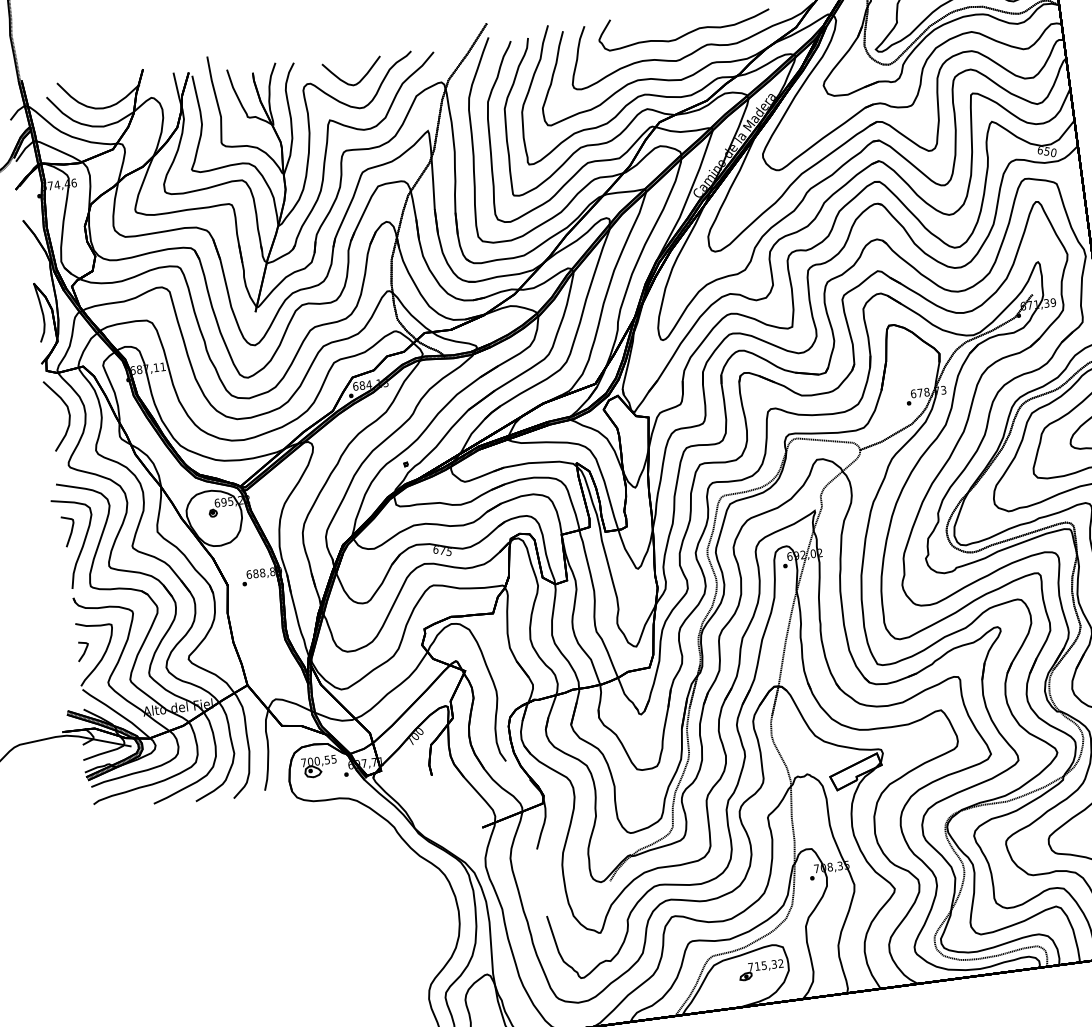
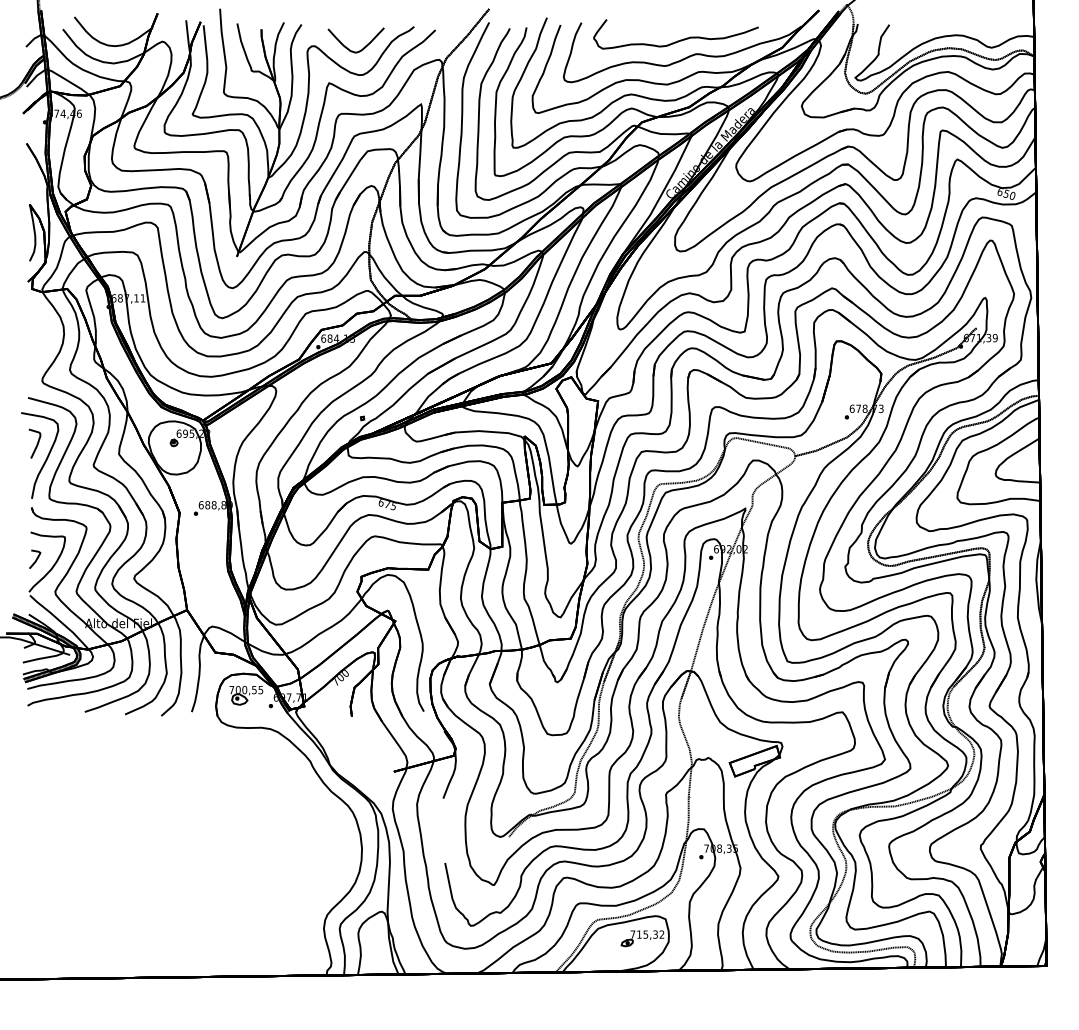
curve: (67, 413) -> (47, 331), removed

